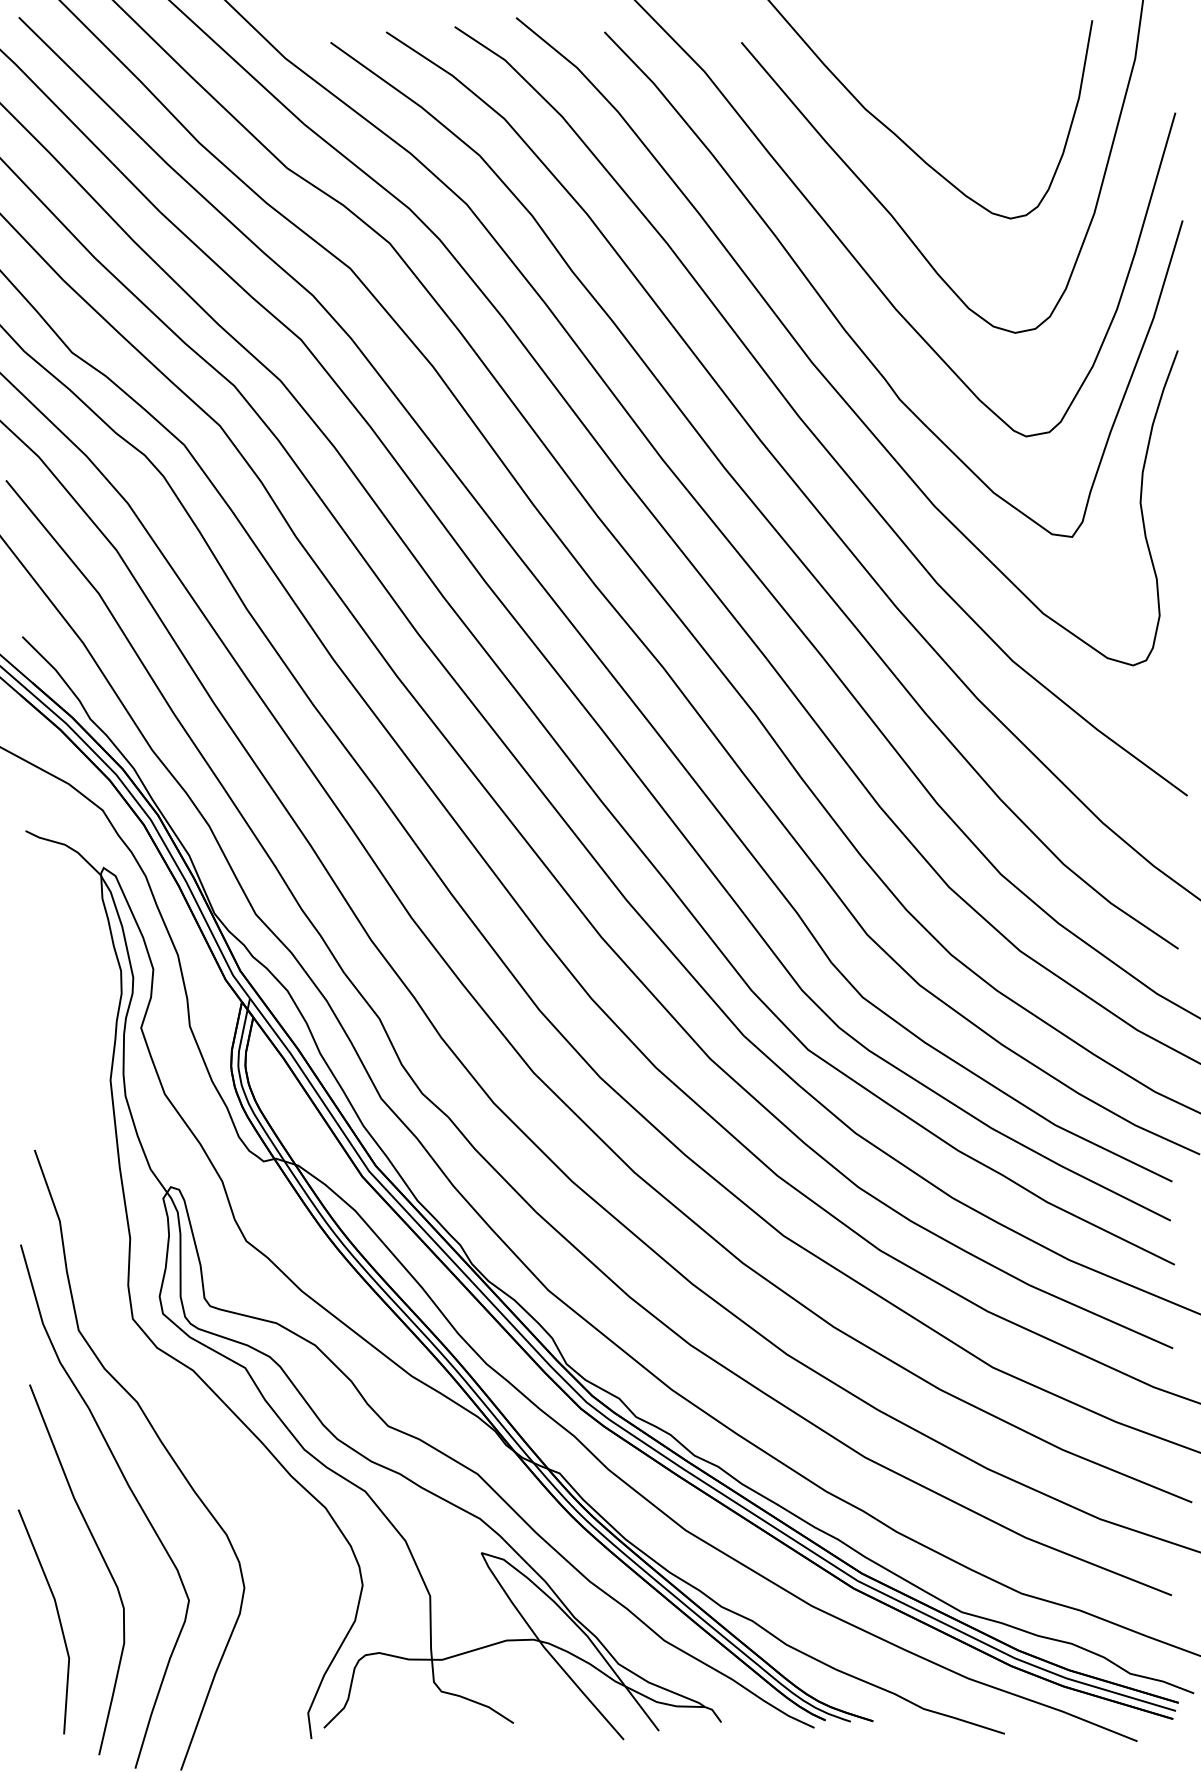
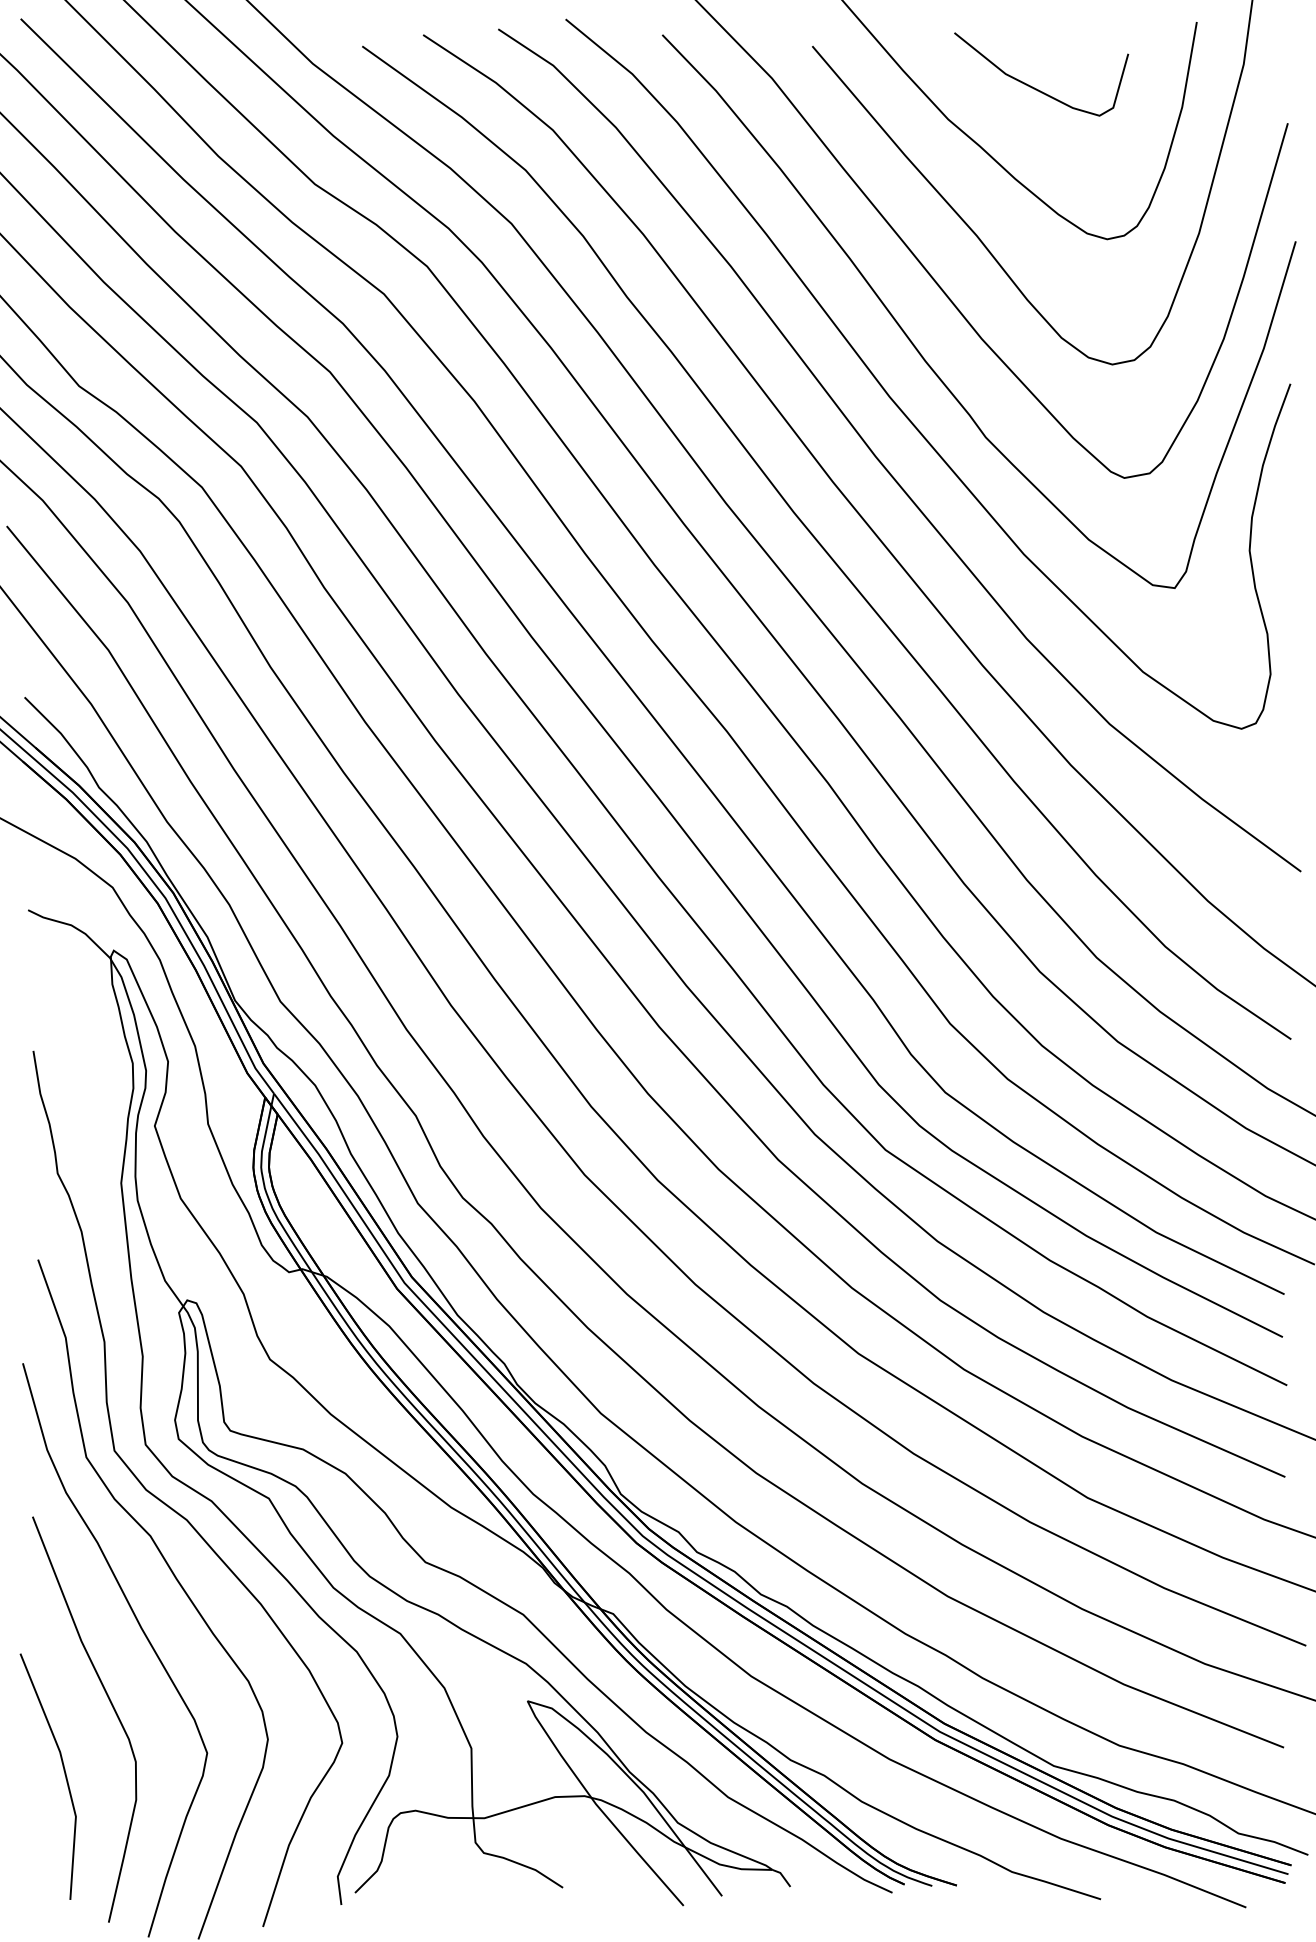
curve: (944, 80) -> (1034, 87), added
curve: (159, 1378) -> (174, 1509), added

